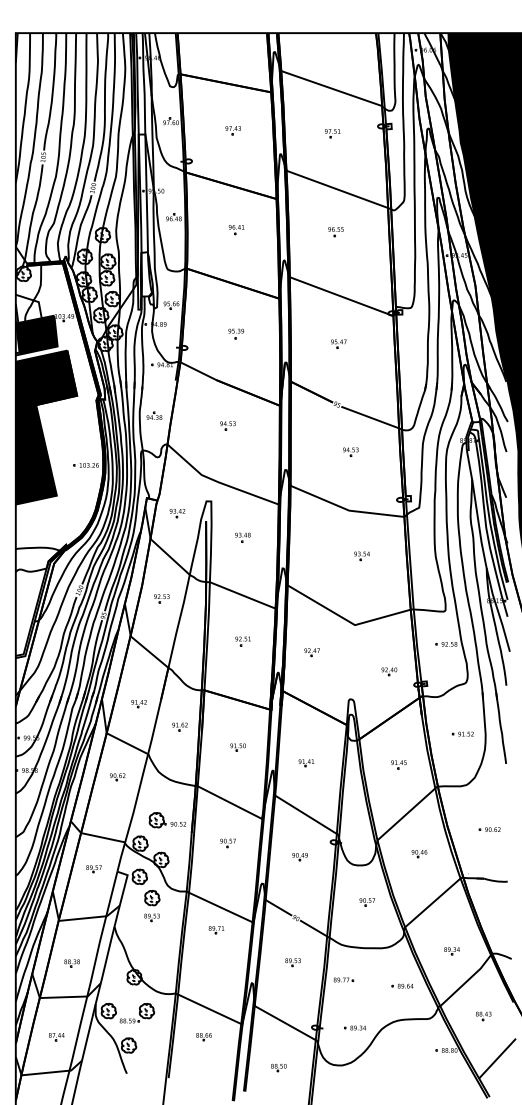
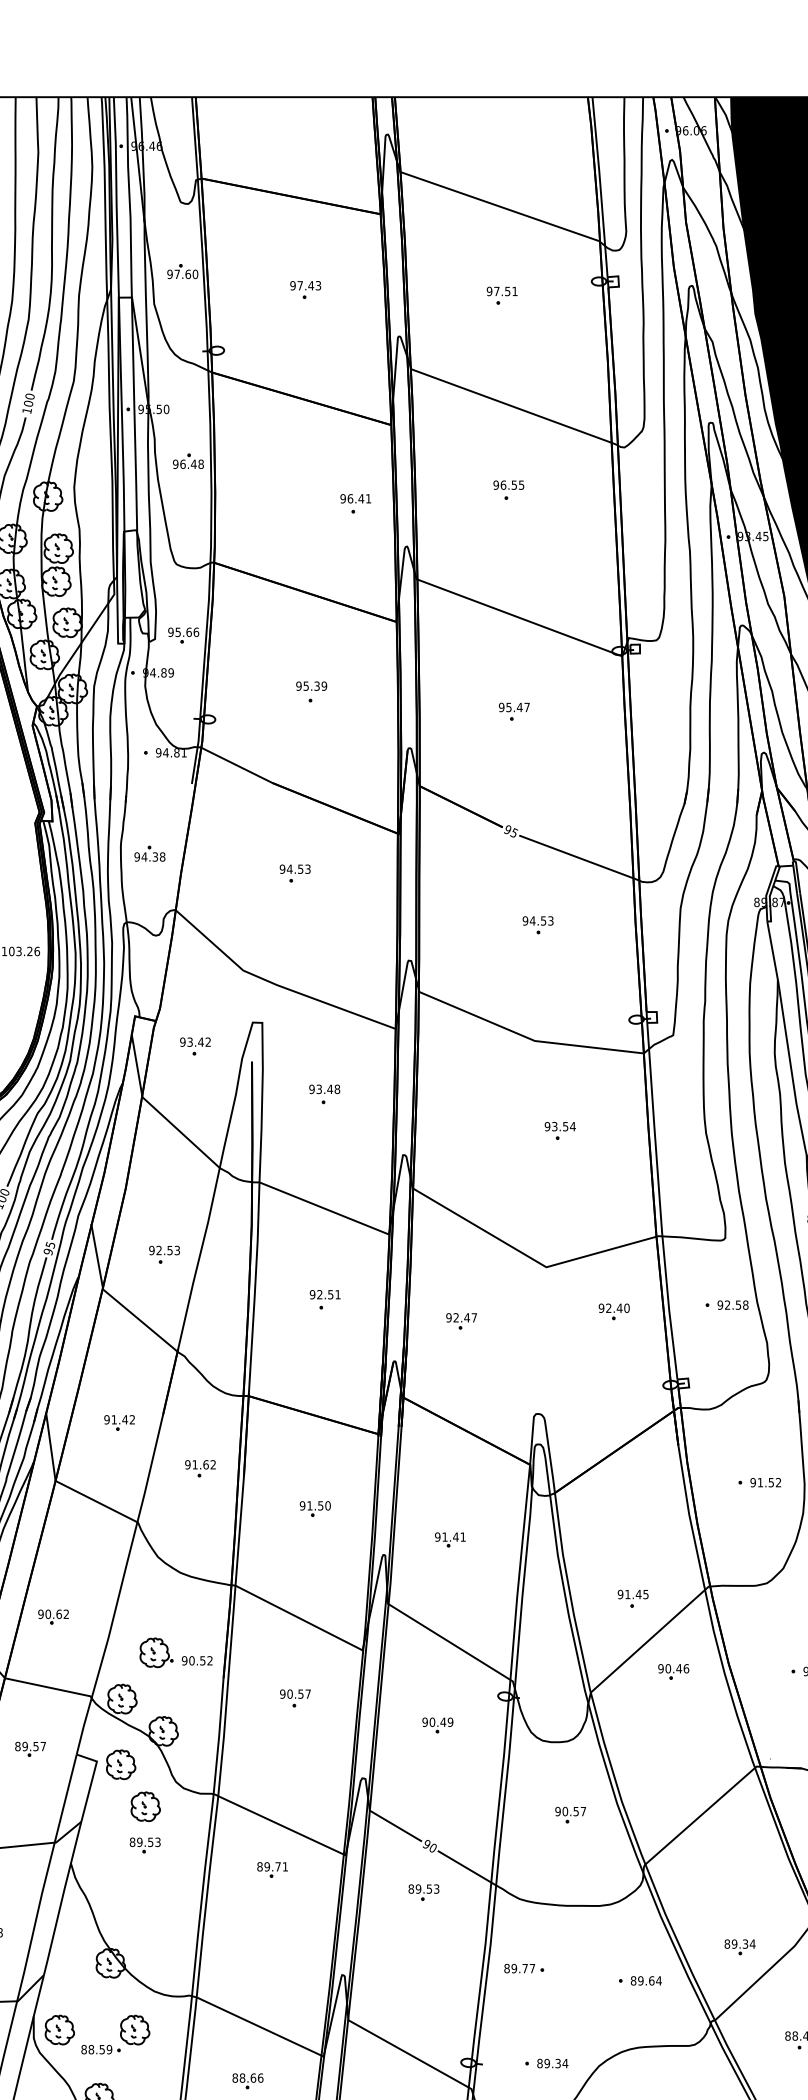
part: (236, 230) -> (355, 505), moved
part: (161, 598) -> (163, 1254), moved
part: (389, 671) -> (614, 1311), moved
part: (398, 764) -> (632, 1598), moved
part: (117, 777) -> (53, 1617), moved
part: (419, 854) -> (673, 1673), moved
part: (451, 951) -> (739, 1947), moved
part: (292, 962) -> (422, 1892), moved

